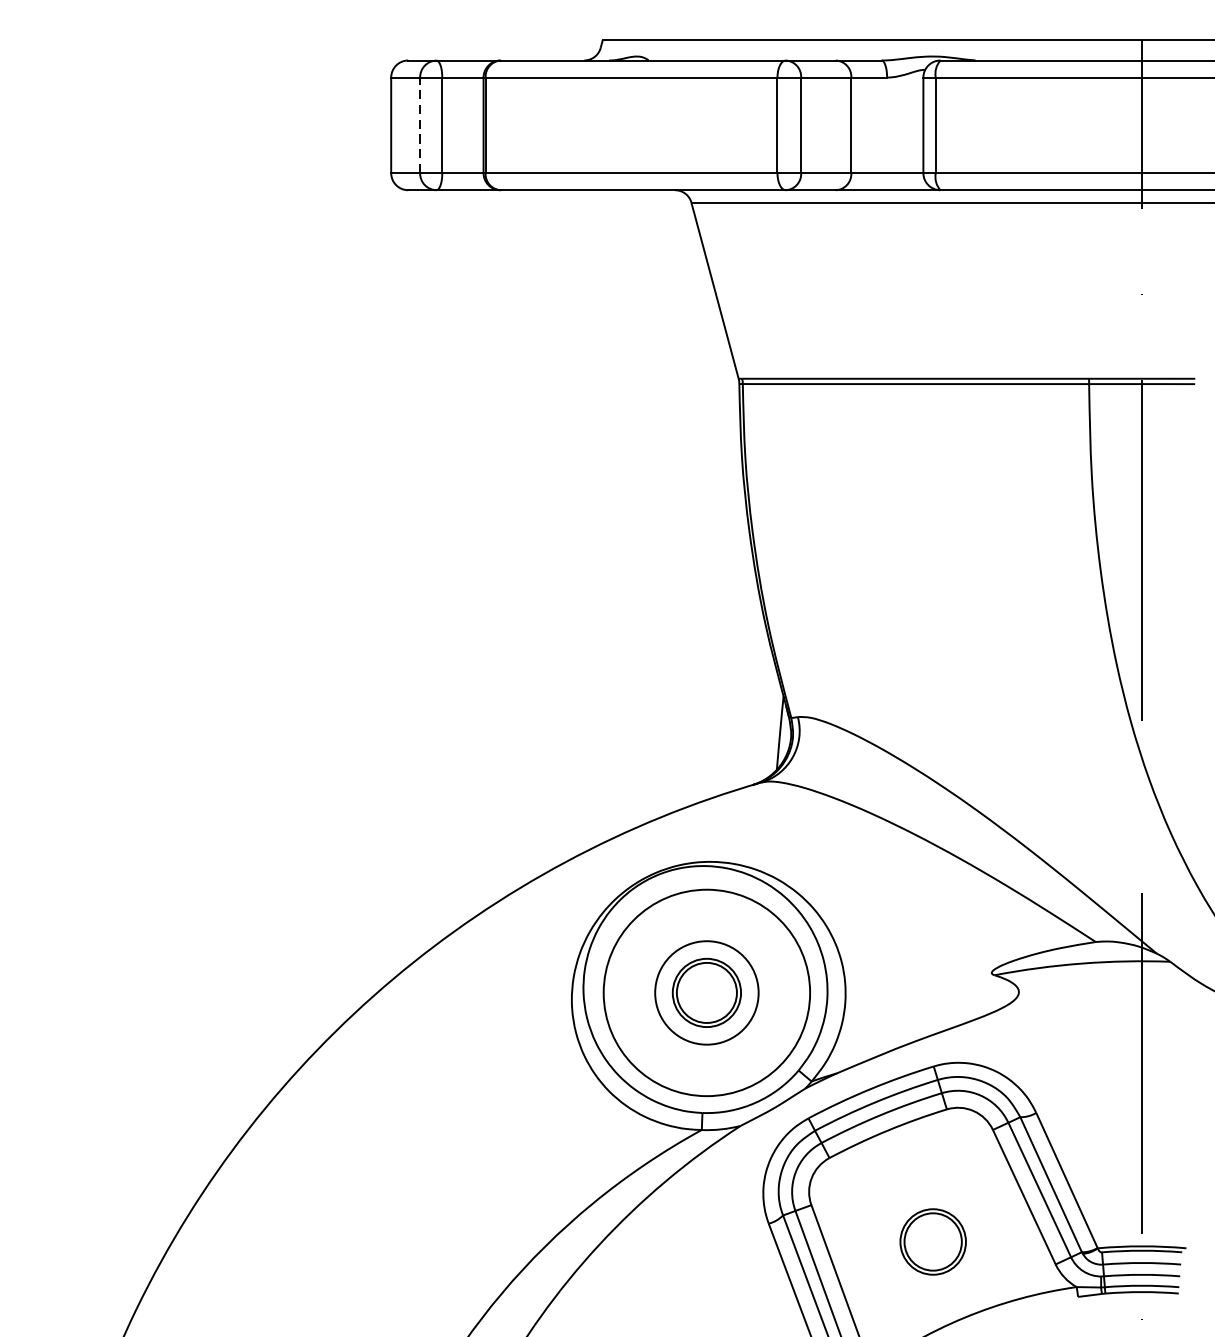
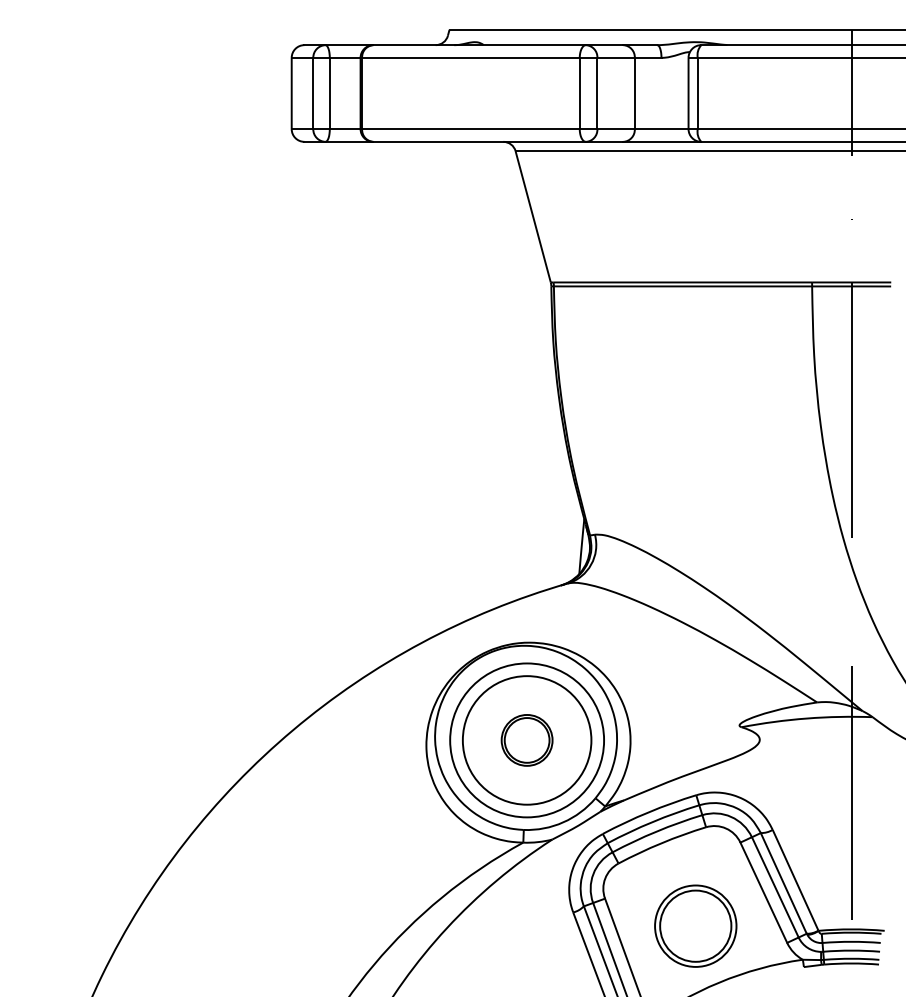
line: (420, 125) -> (313, 93), dashed -> solid
circle: (706, 993) -> (526, 740), size x1.67
part: (932, 1241) -> (695, 925), size x1.67

